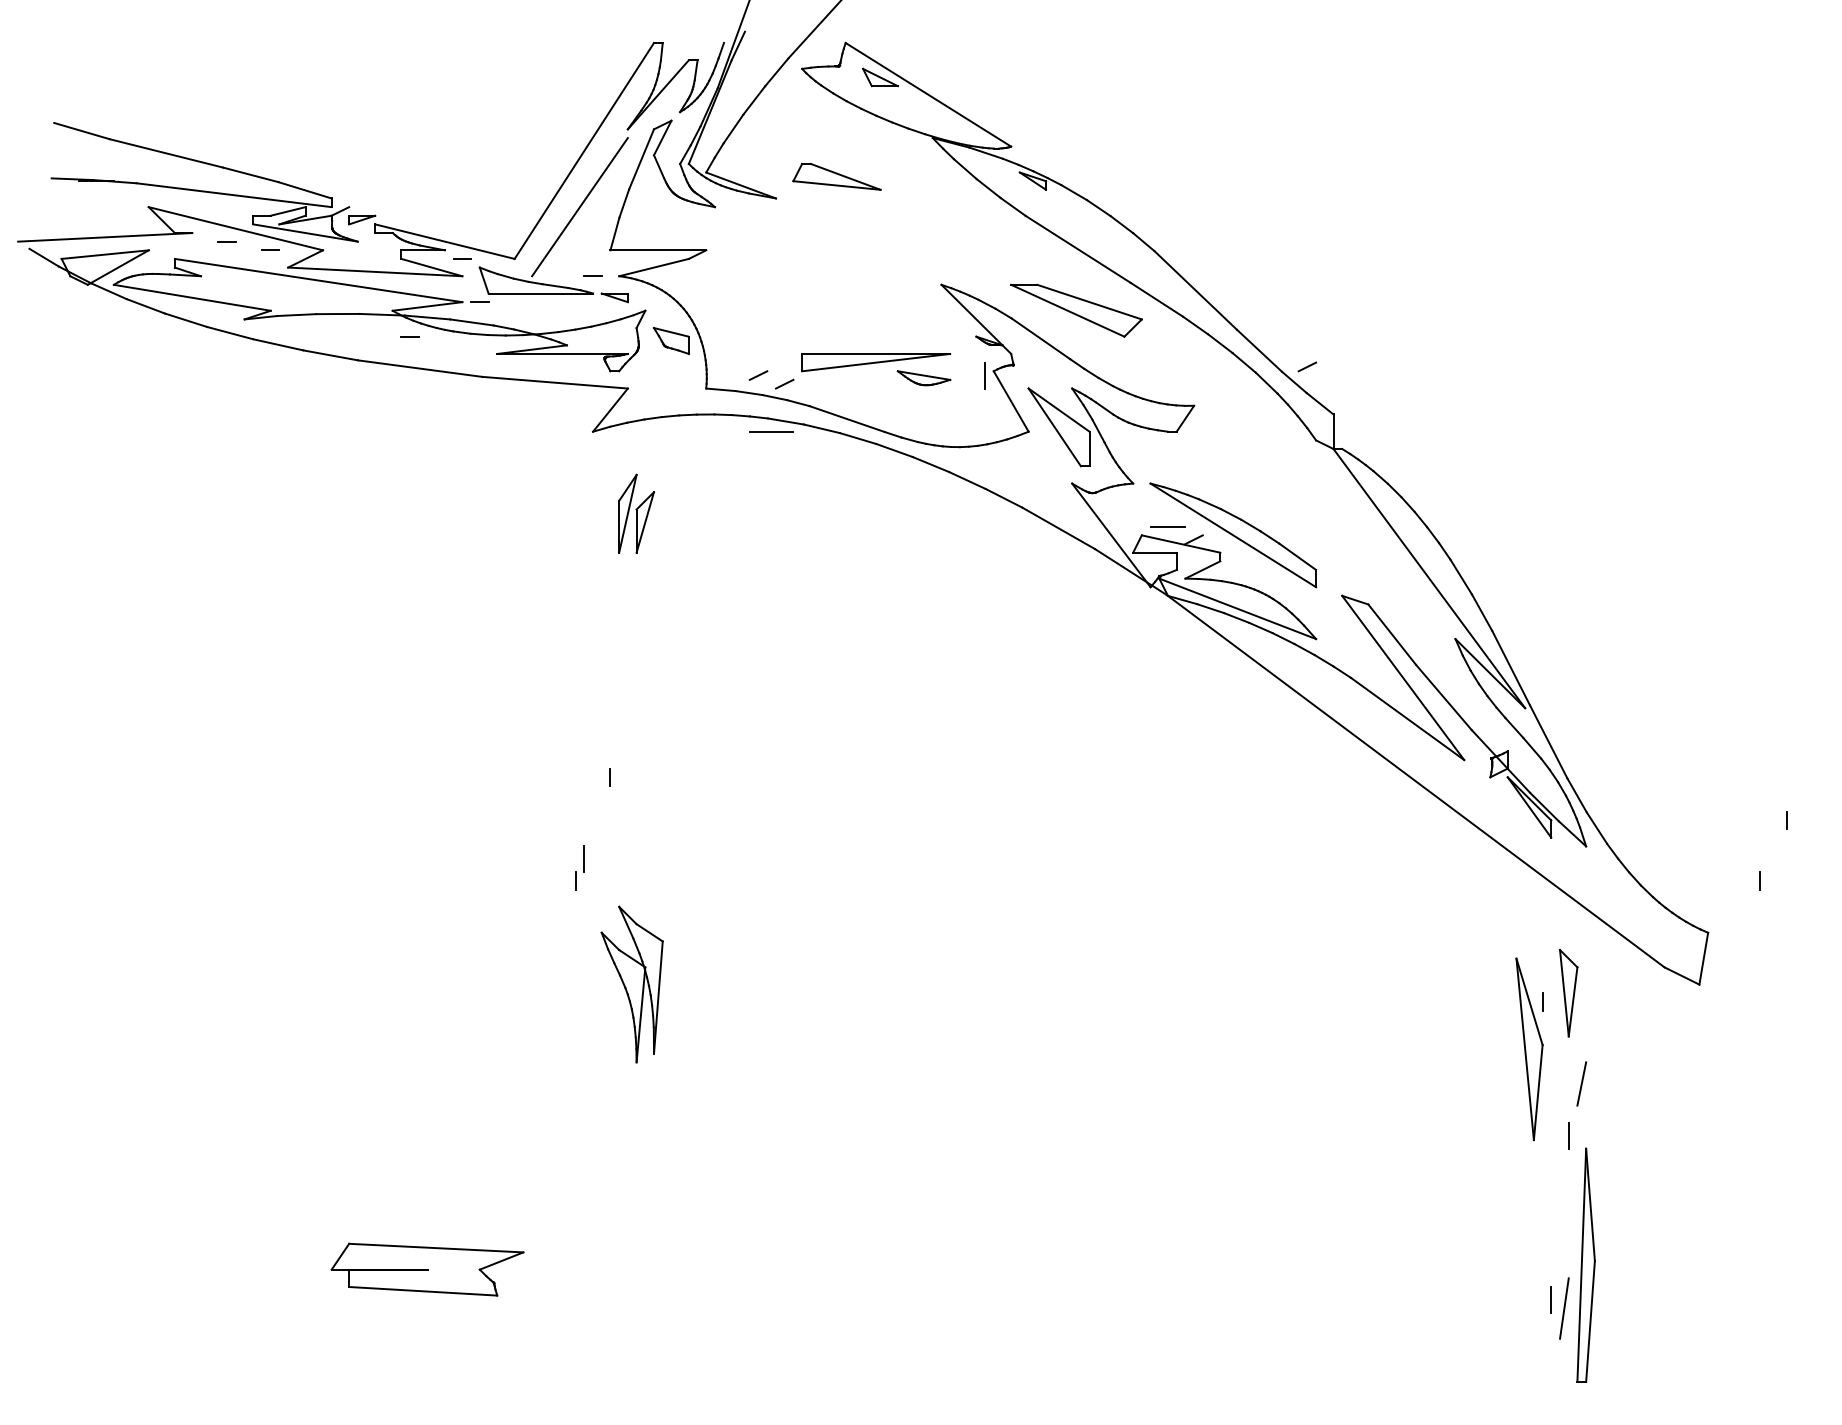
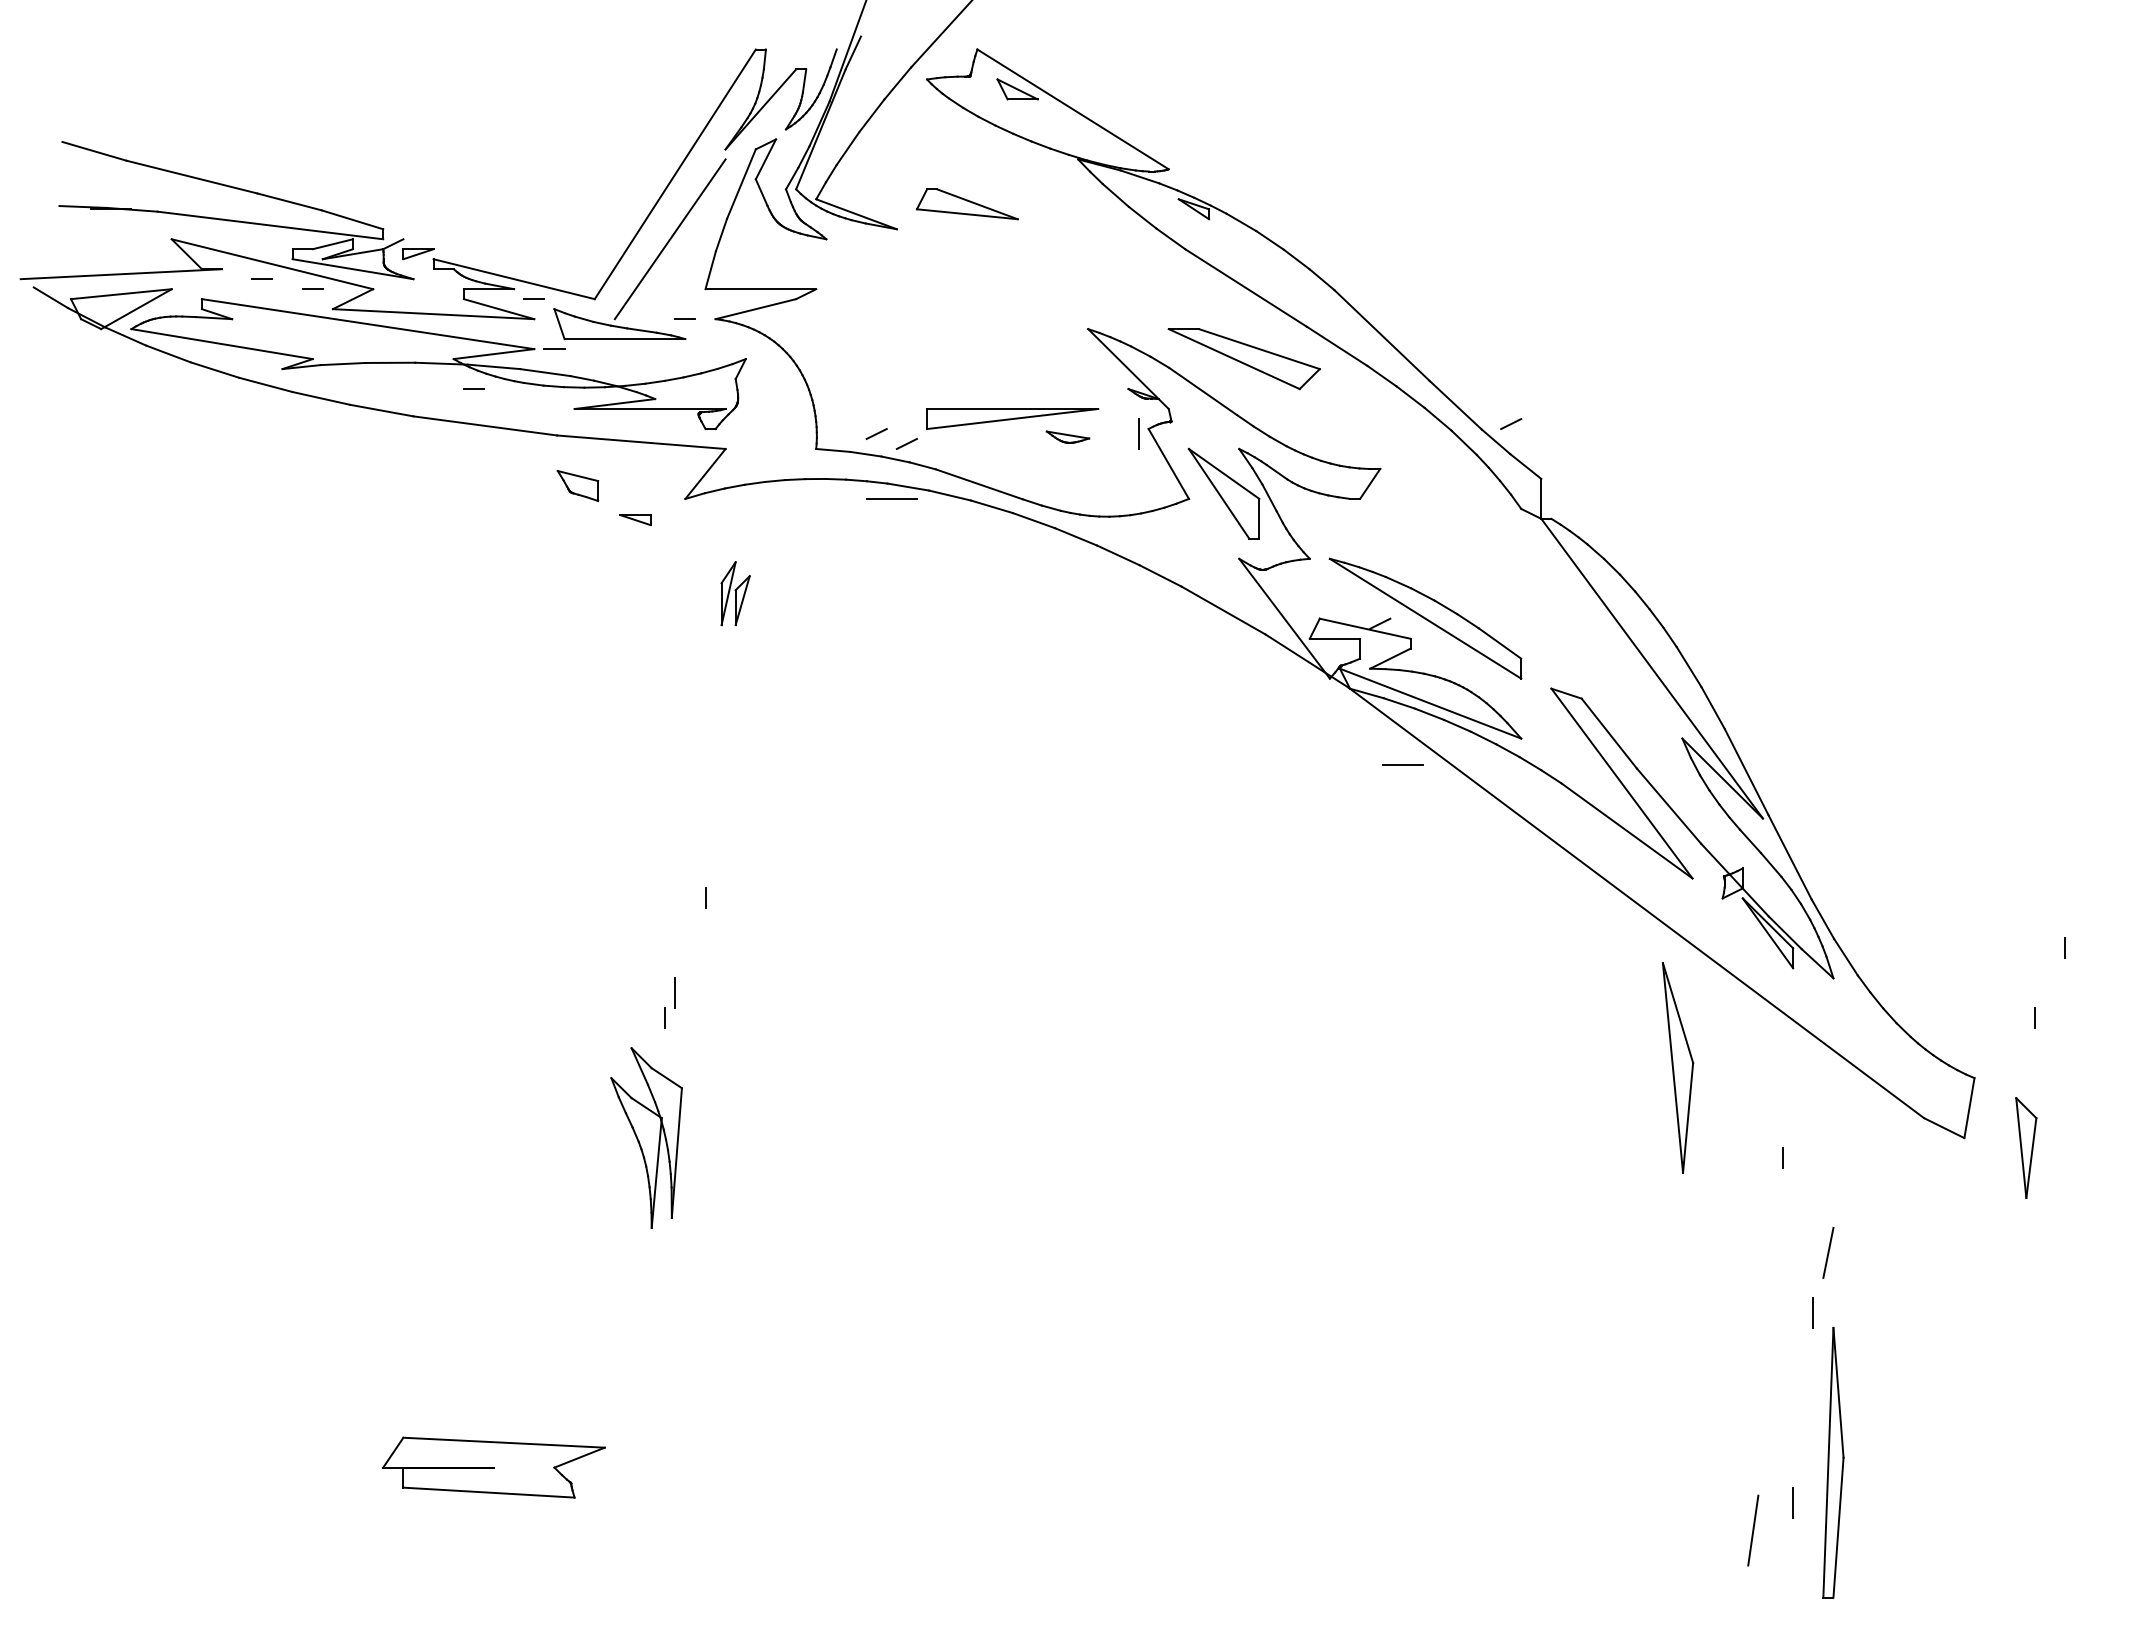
part: (614, 297) -> (635, 519), moved
part: (671, 340) -> (577, 485), moved
part: (923, 378) -> (1067, 437), size x0.7
part: (636, 513) -> (735, 593), size x0.7
line: (1167, 526) -> (1402, 764), moved
part: (632, 984) -> (646, 1137), moved
part: (1568, 992) -> (2026, 1147), moved
part: (1529, 1048) -> (1677, 1067), moved
line: (1564, 1308) -> (1753, 1530), moved

